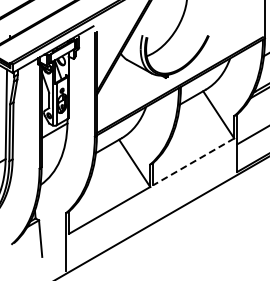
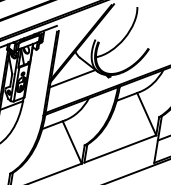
line: (122, 86) -> (72, 78), added
line: (193, 161) -> (120, 148), dashed -> solid

